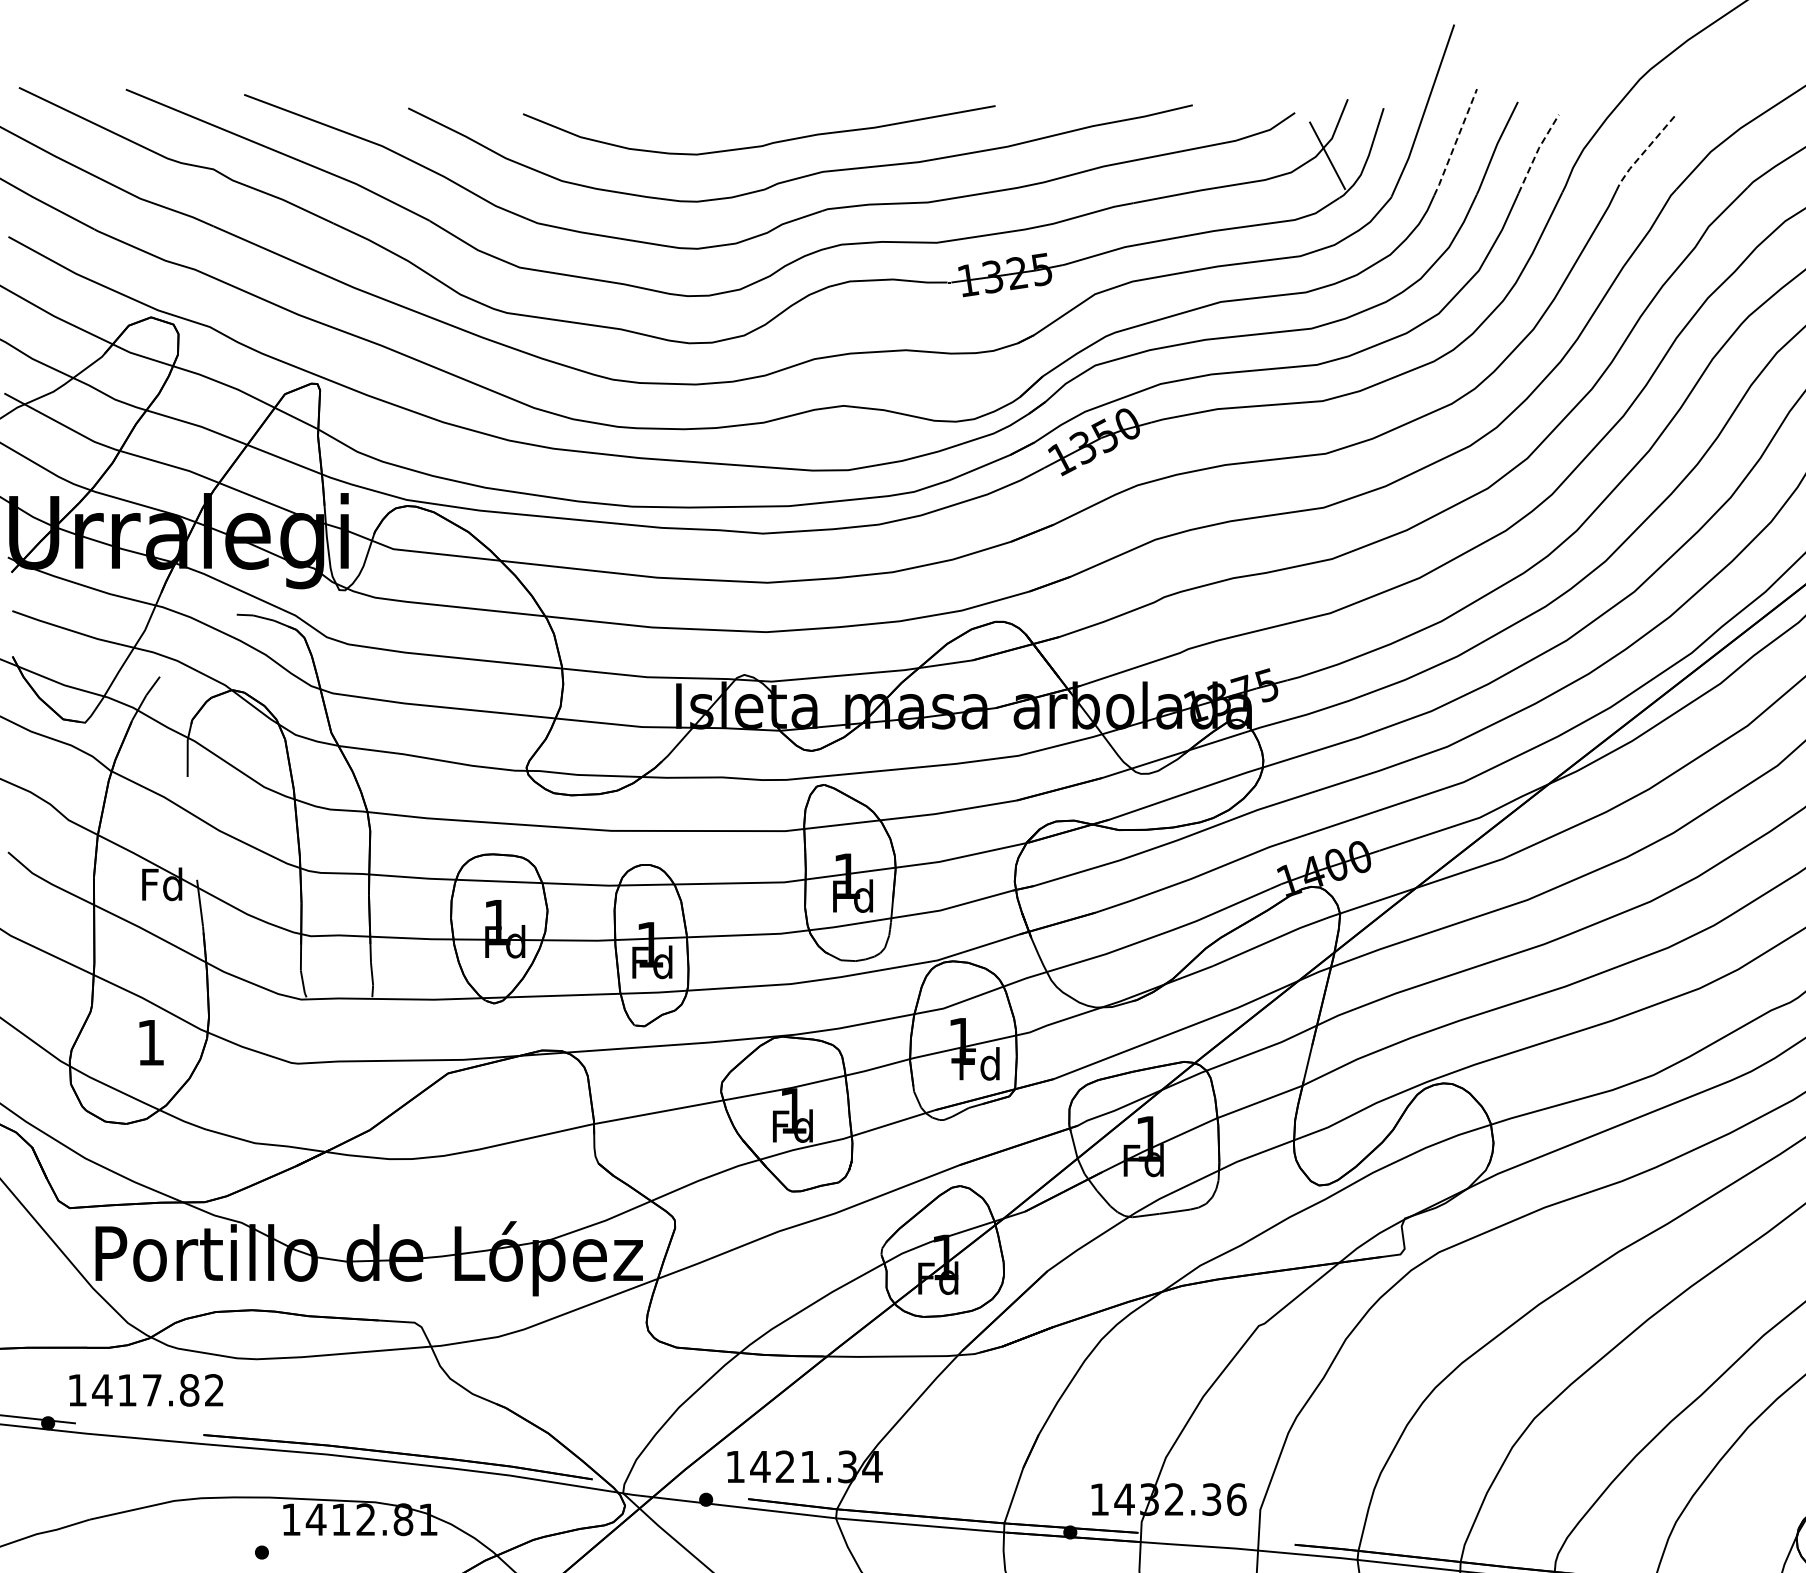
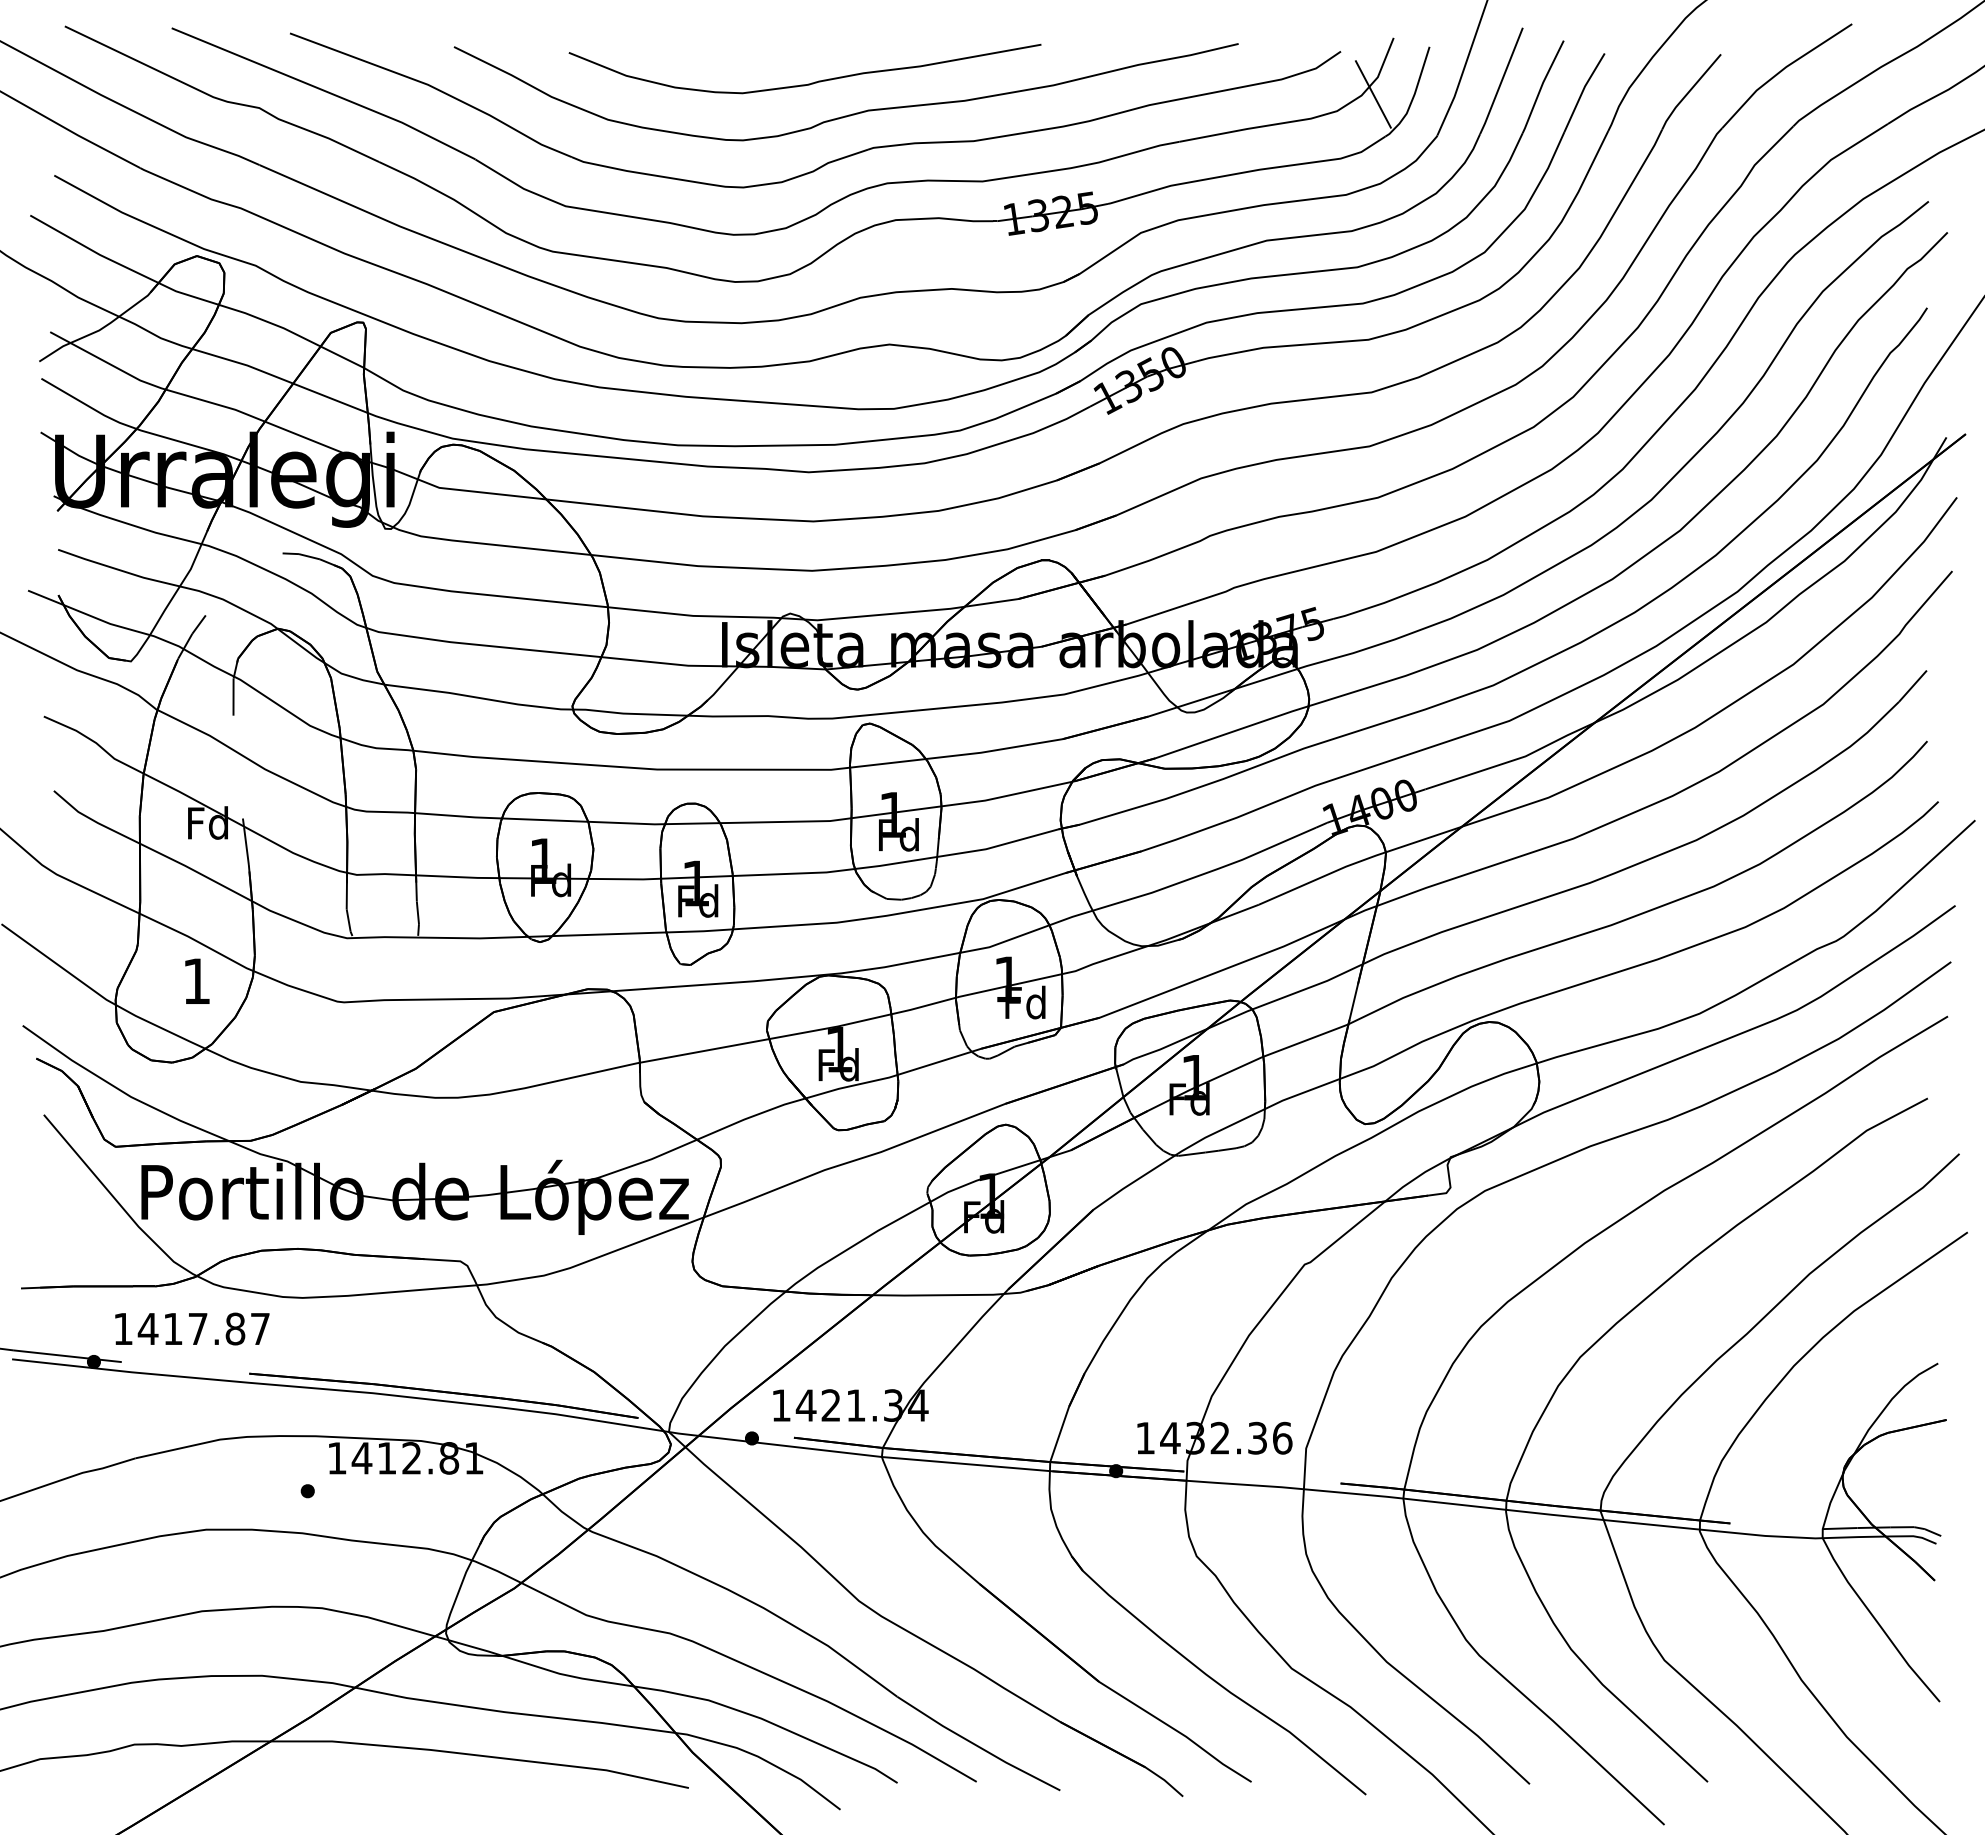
line: (1455, 142) -> (1501, 81), dashed -> solid
line: (1537, 151) -> (1583, 90), dashed -> solid
line: (1643, 152) -> (1689, 91), dashed -> solid
text: (213, 1389) -> (259, 1328), 1417.82 -> 1417.87

